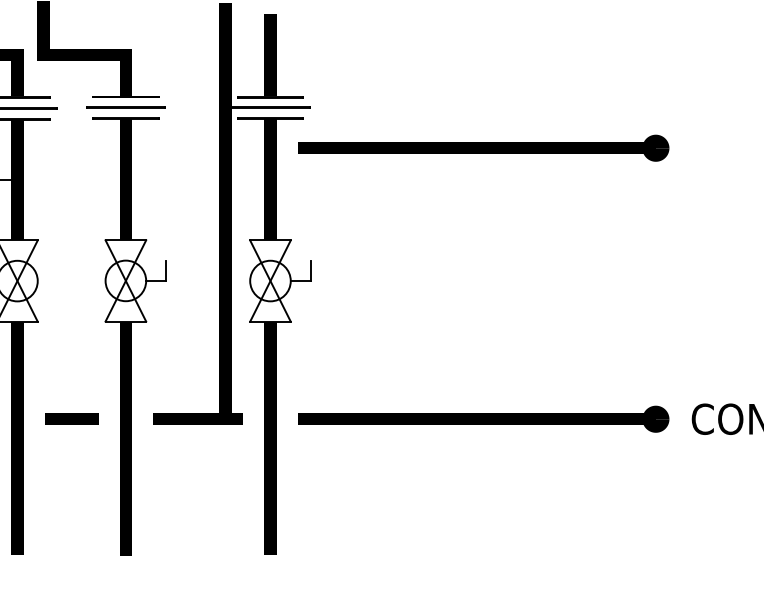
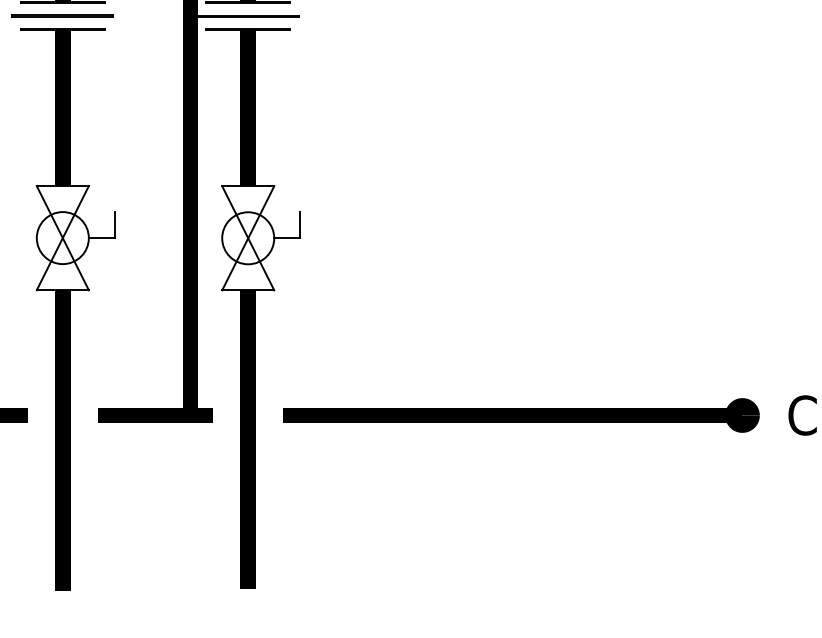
part: (483, 147) -> (521, 67), removed

